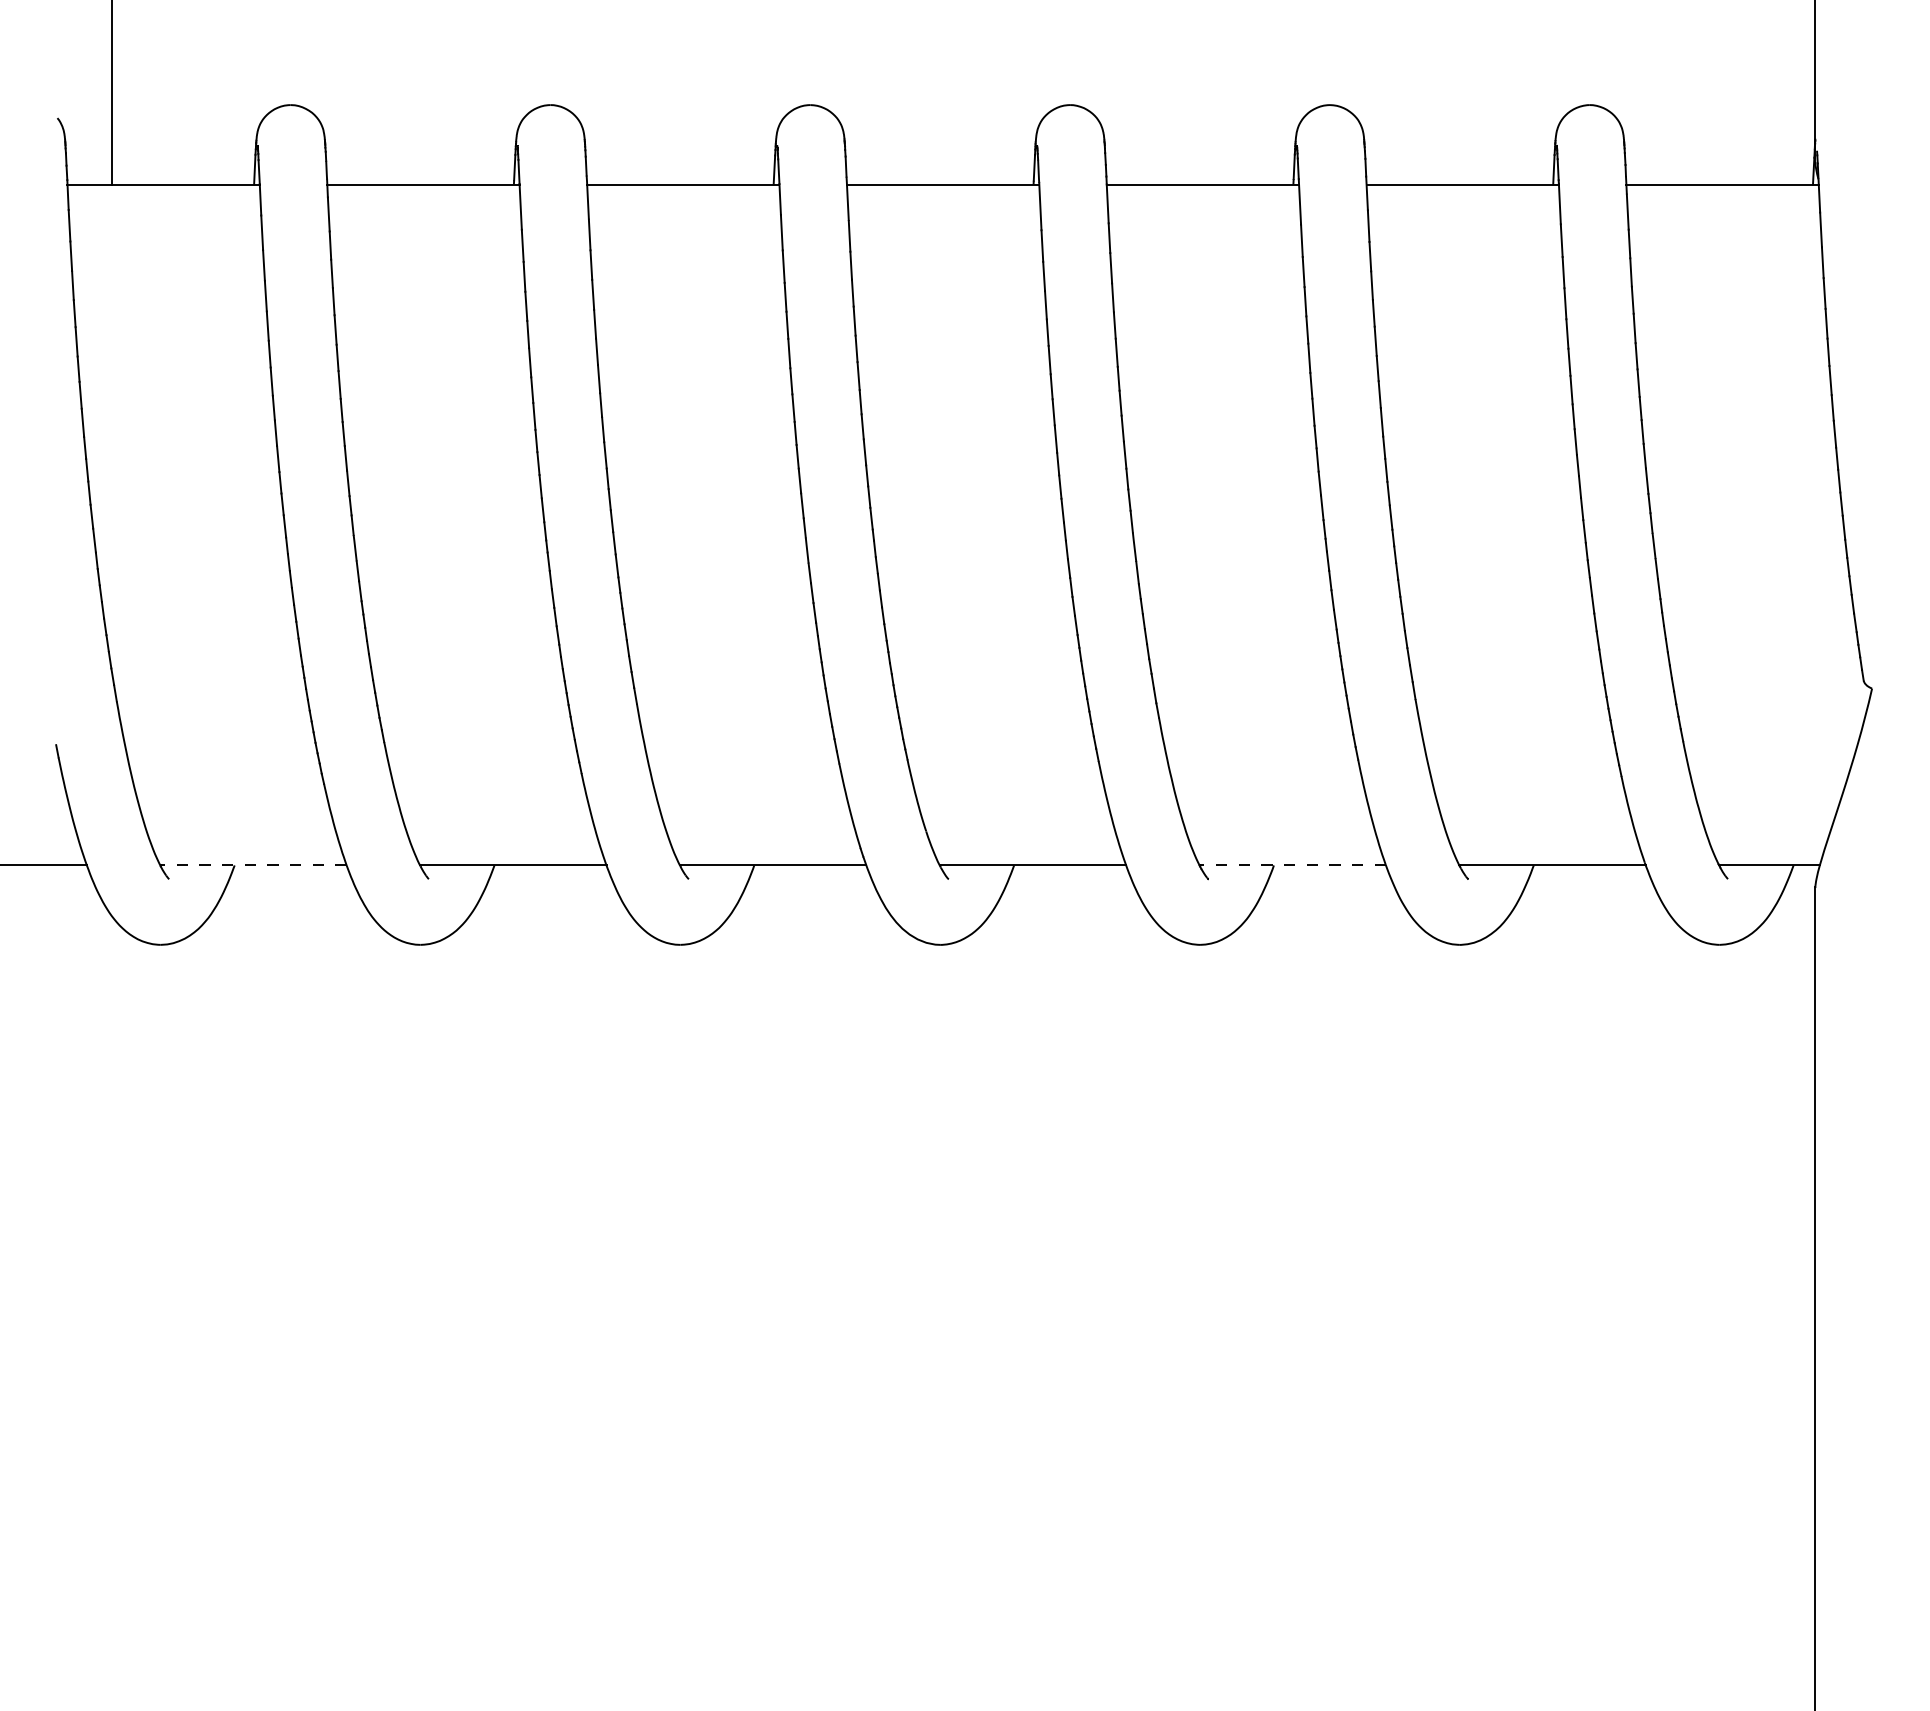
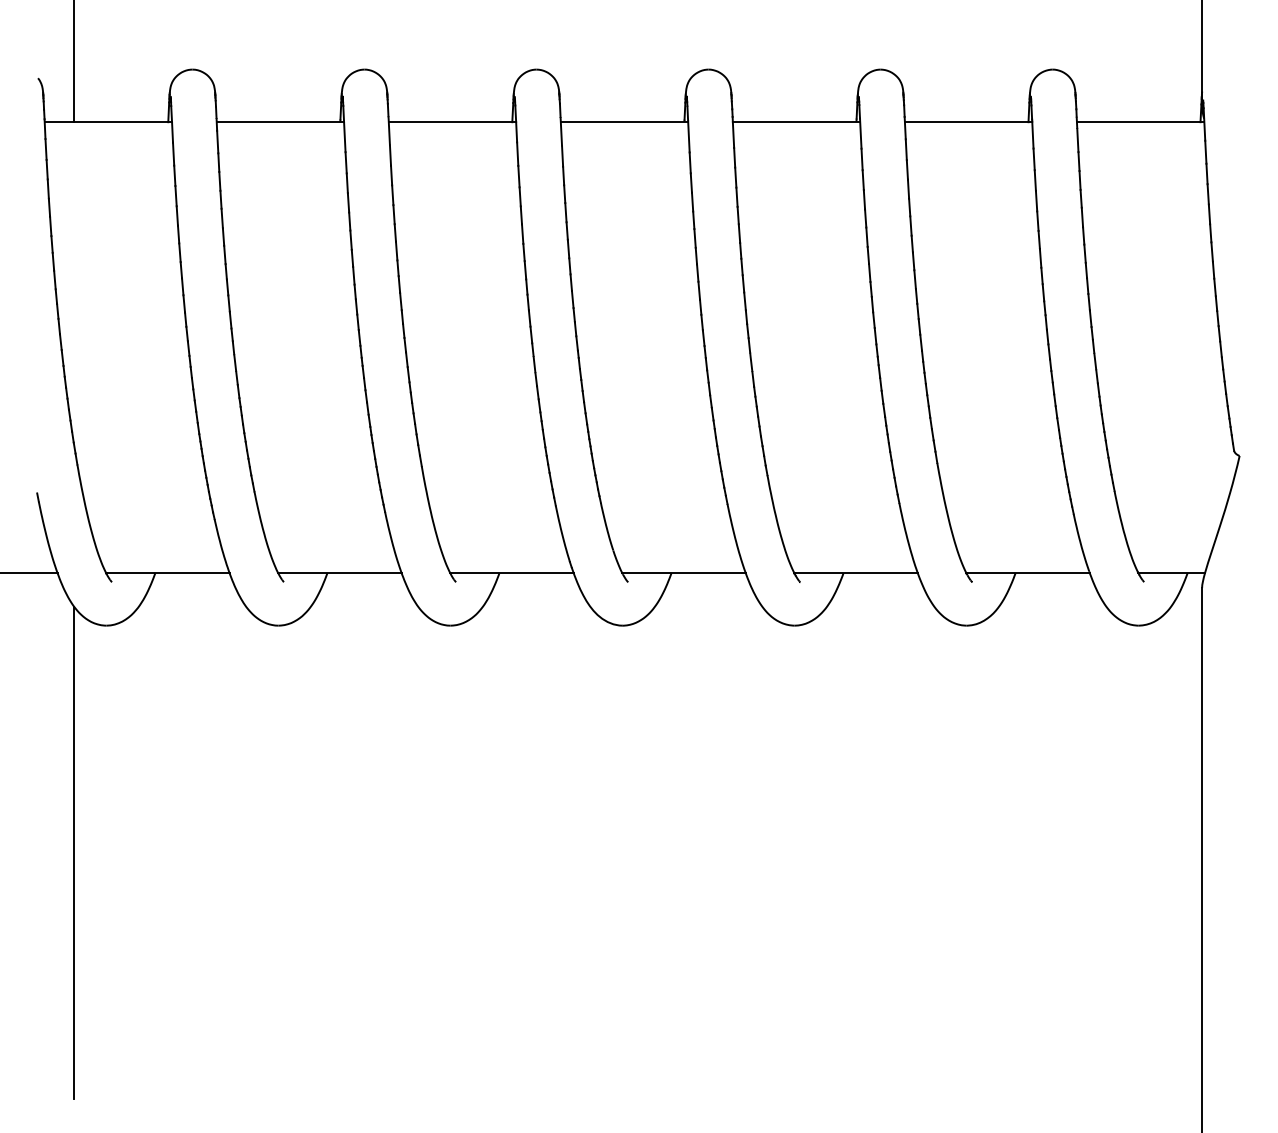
line: (252, 866) -> (167, 573), dashed -> solid
line: (1293, 866) -> (856, 573), dashed -> solid
line: (112, 1287) -> (74, 852), added

